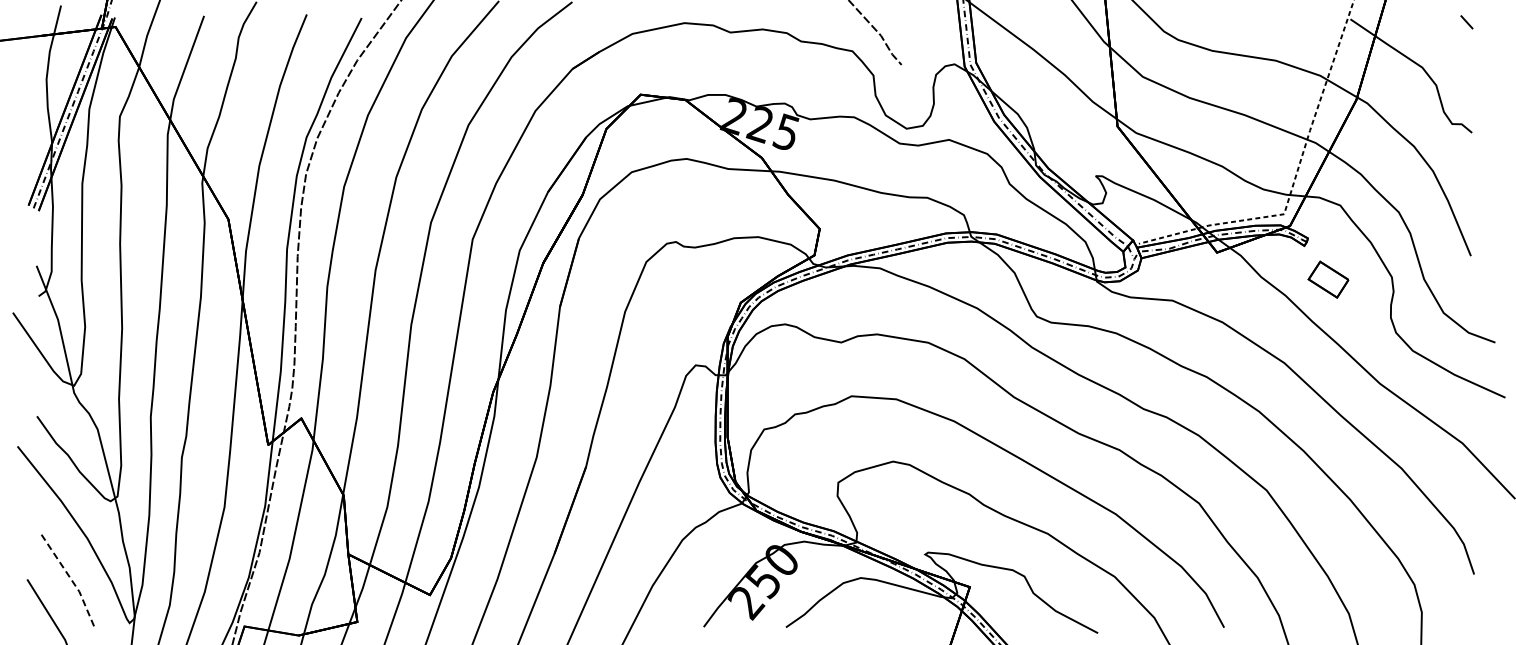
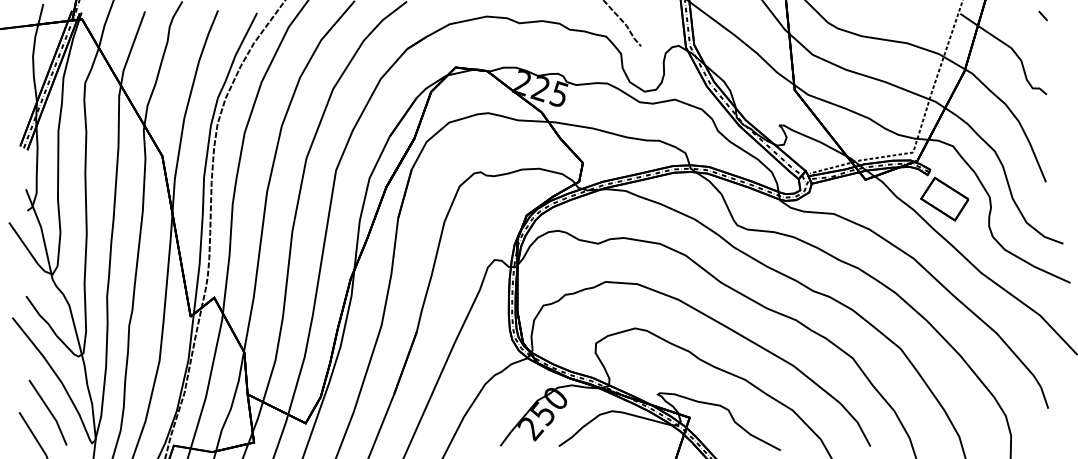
part: (1328, 279) -> (944, 198), size x1.67
line: (70, 578) -> (50, 411), dashed -> solid

